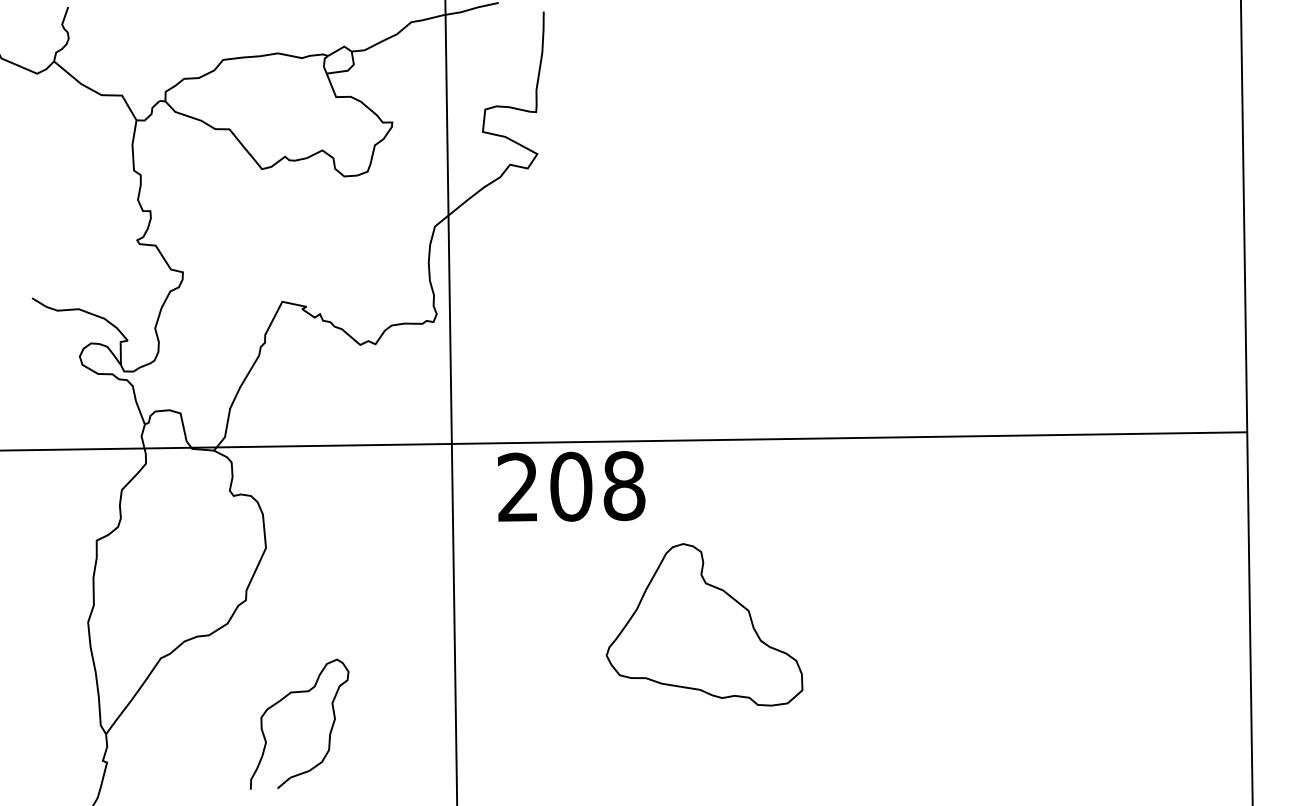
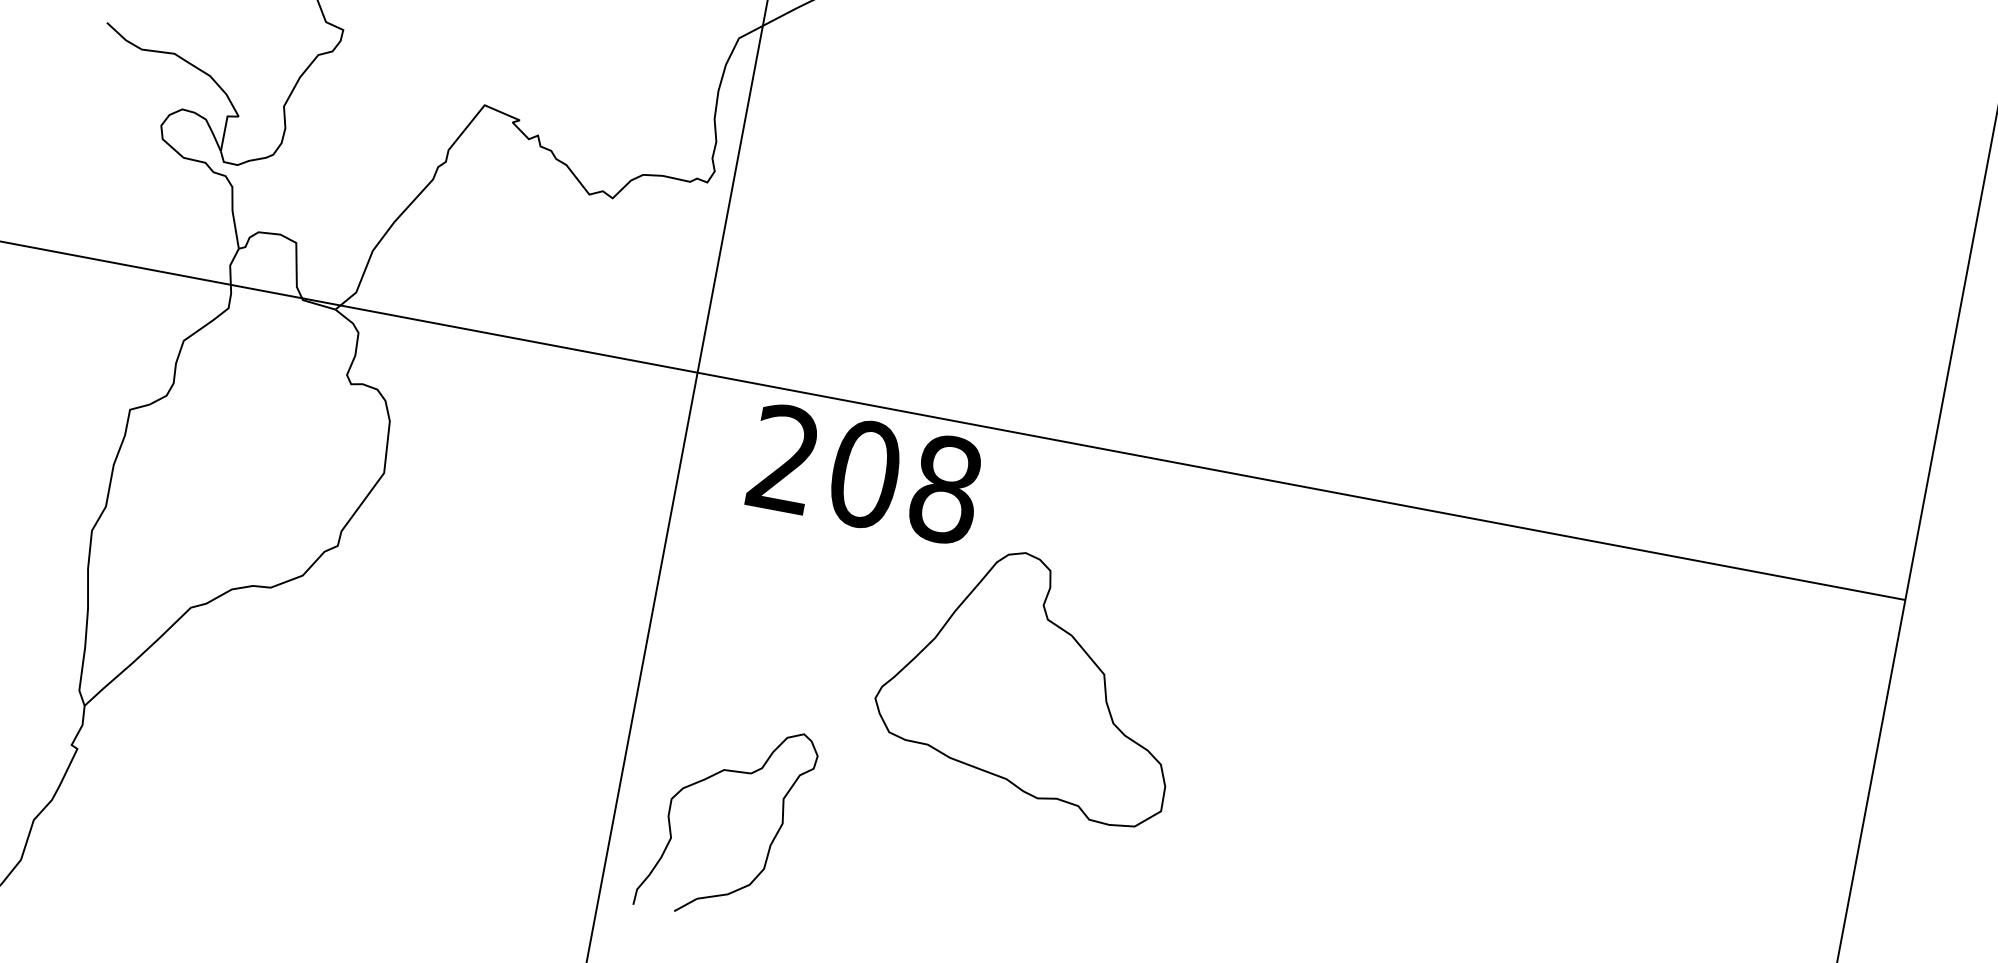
part: (704, 624) -> (1033, 681), moved
part: (282, 700) -> (708, 779), moved

